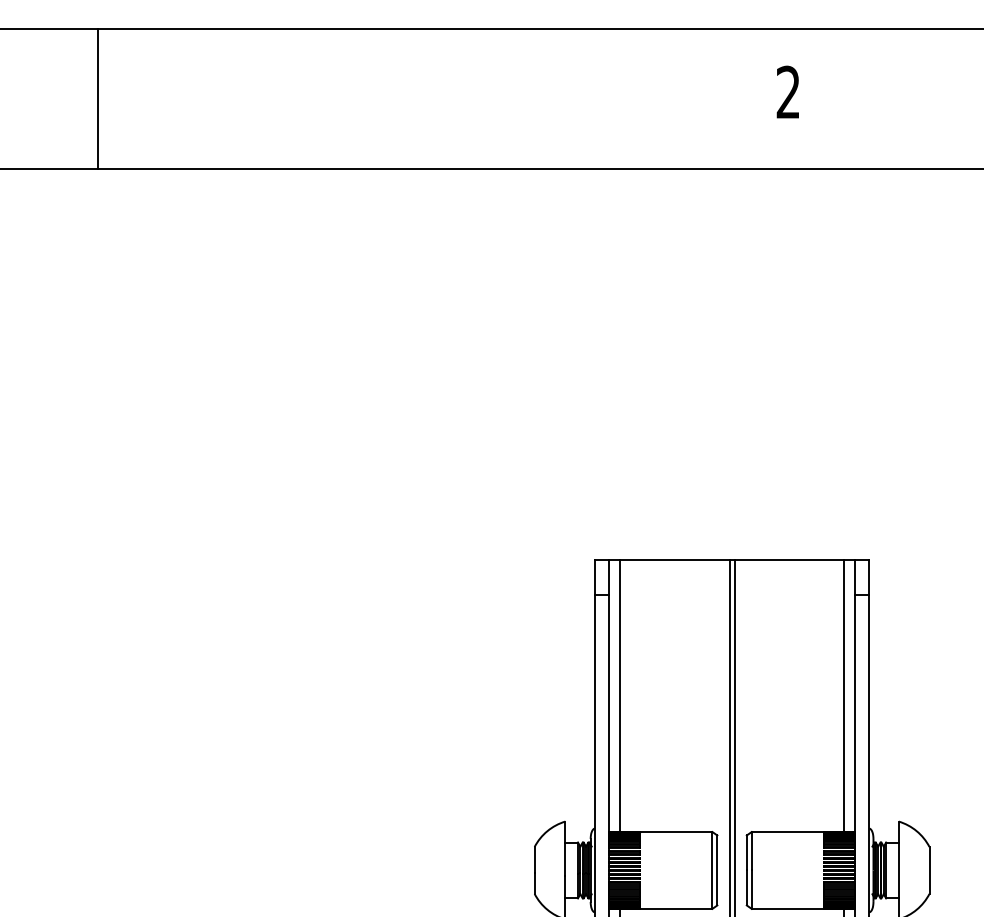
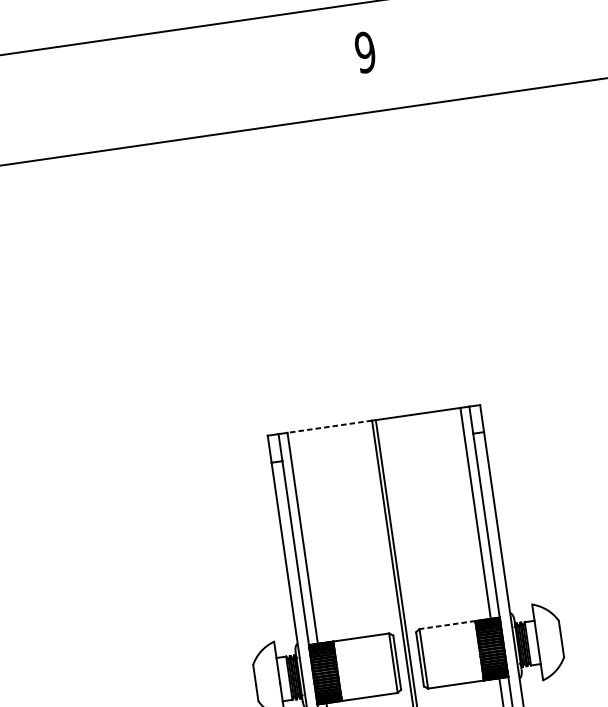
text: (788, 92) -> (365, 52), 2 -> 9
line: (675, 559) -> (330, 426), solid -> dashed
line: (787, 832) -> (447, 625), solid -> dashed

